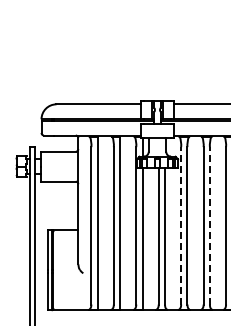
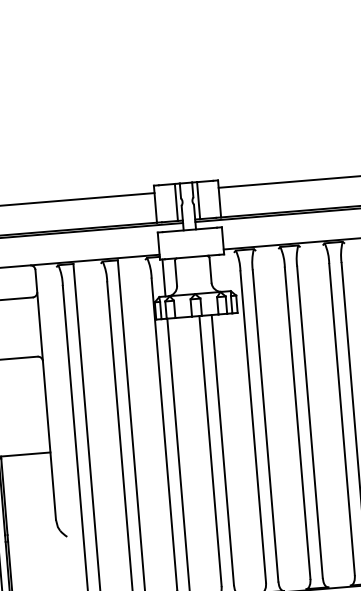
line: (181, 225) -> (253, 426), dashed -> solid
line: (209, 225) -> (309, 421), dashed -> solid

